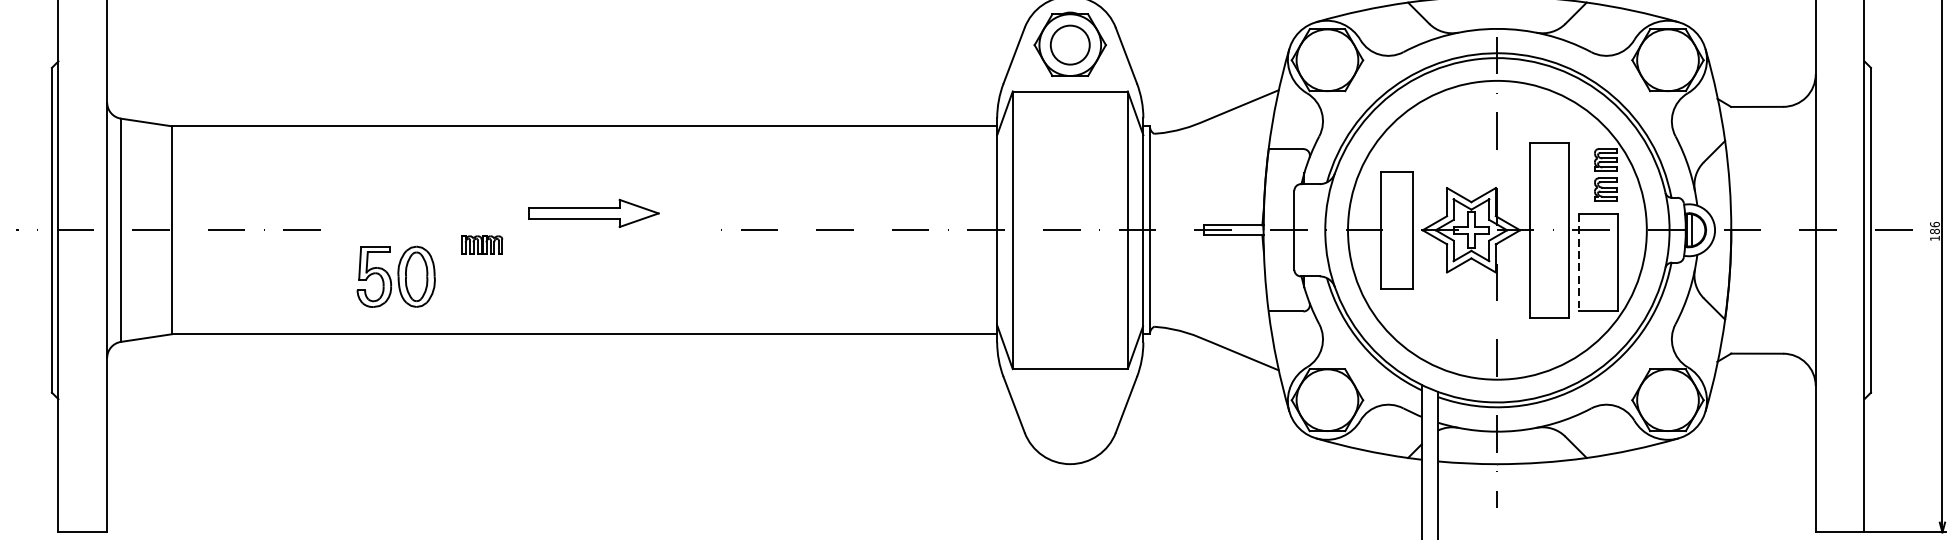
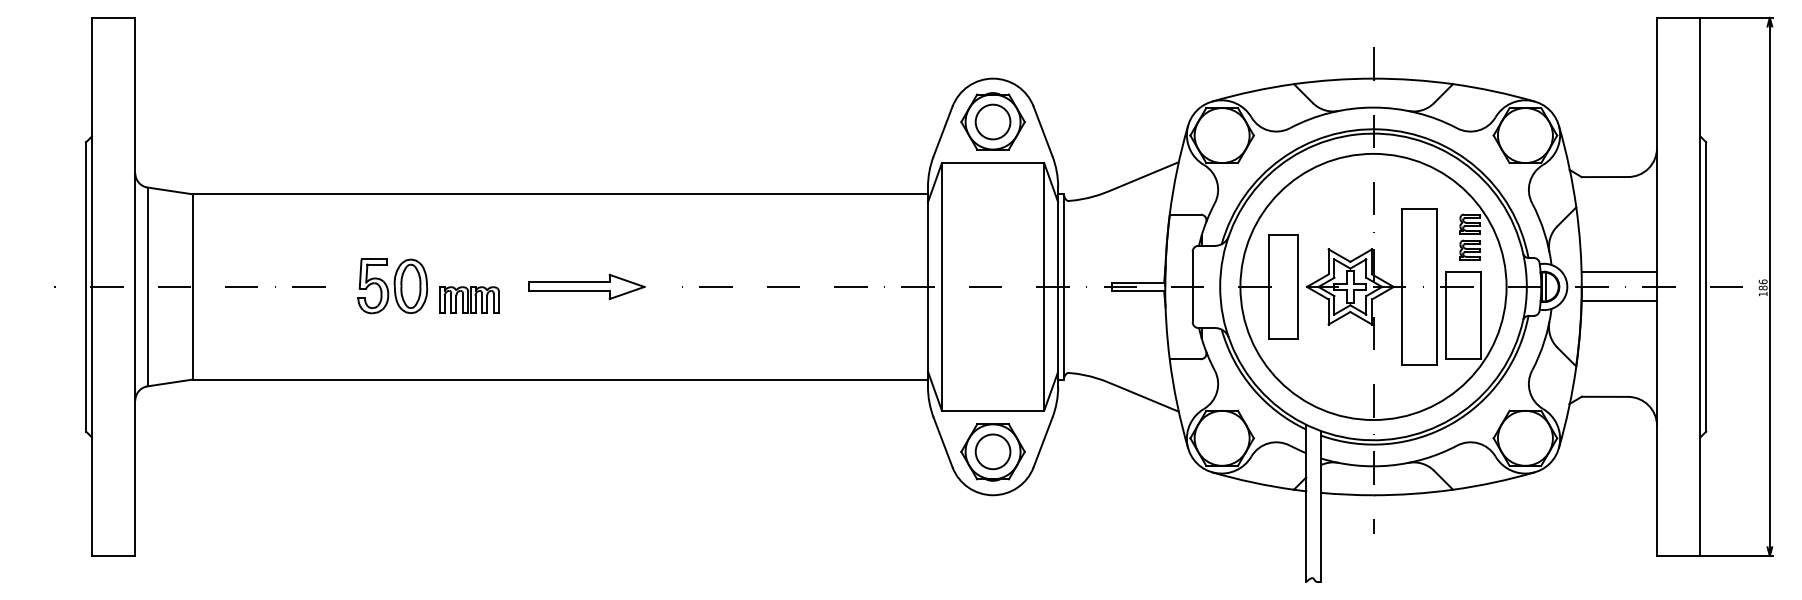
part: (593, 212) -> (586, 286), moved
line: (1773, 214) -> (1619, 272), added
part: (482, 244) -> (469, 299), size x1.67
line: (1773, 246) -> (1619, 301), added
line: (1578, 263) -> (1445, 316), dashed -> solid
part: (395, 276) -> (392, 286), moved
part: (1069, 416) -> (992, 452), added

